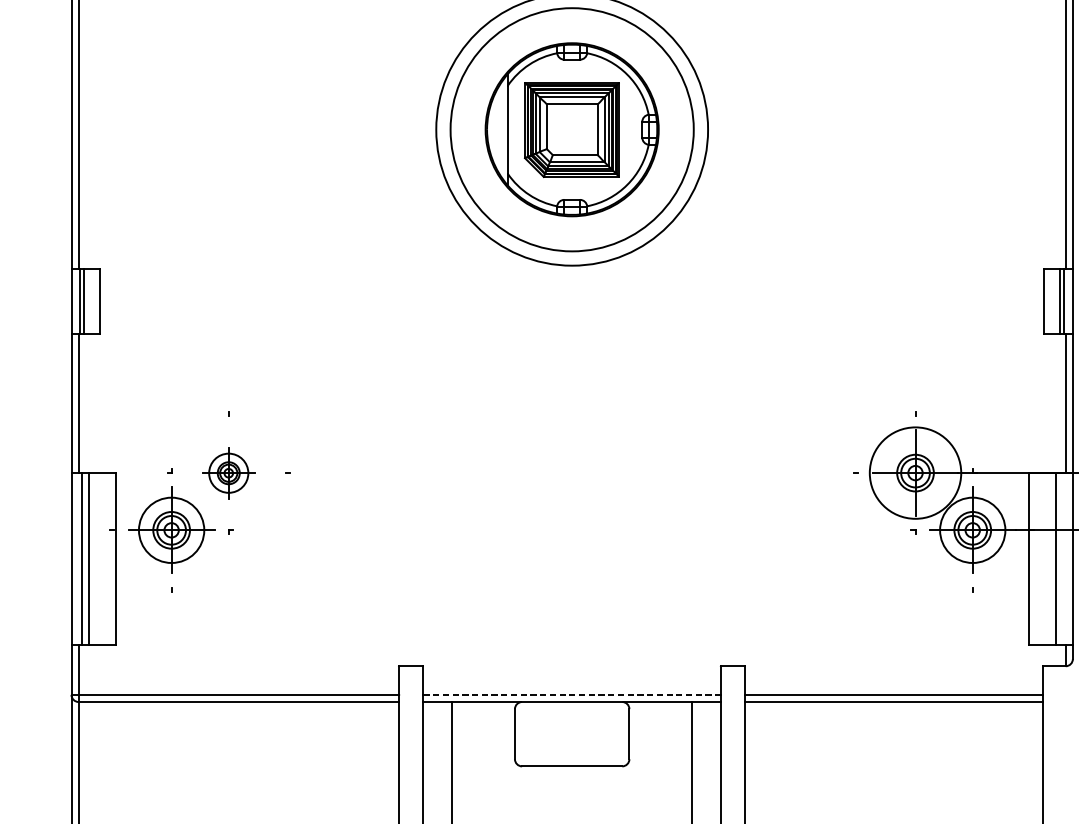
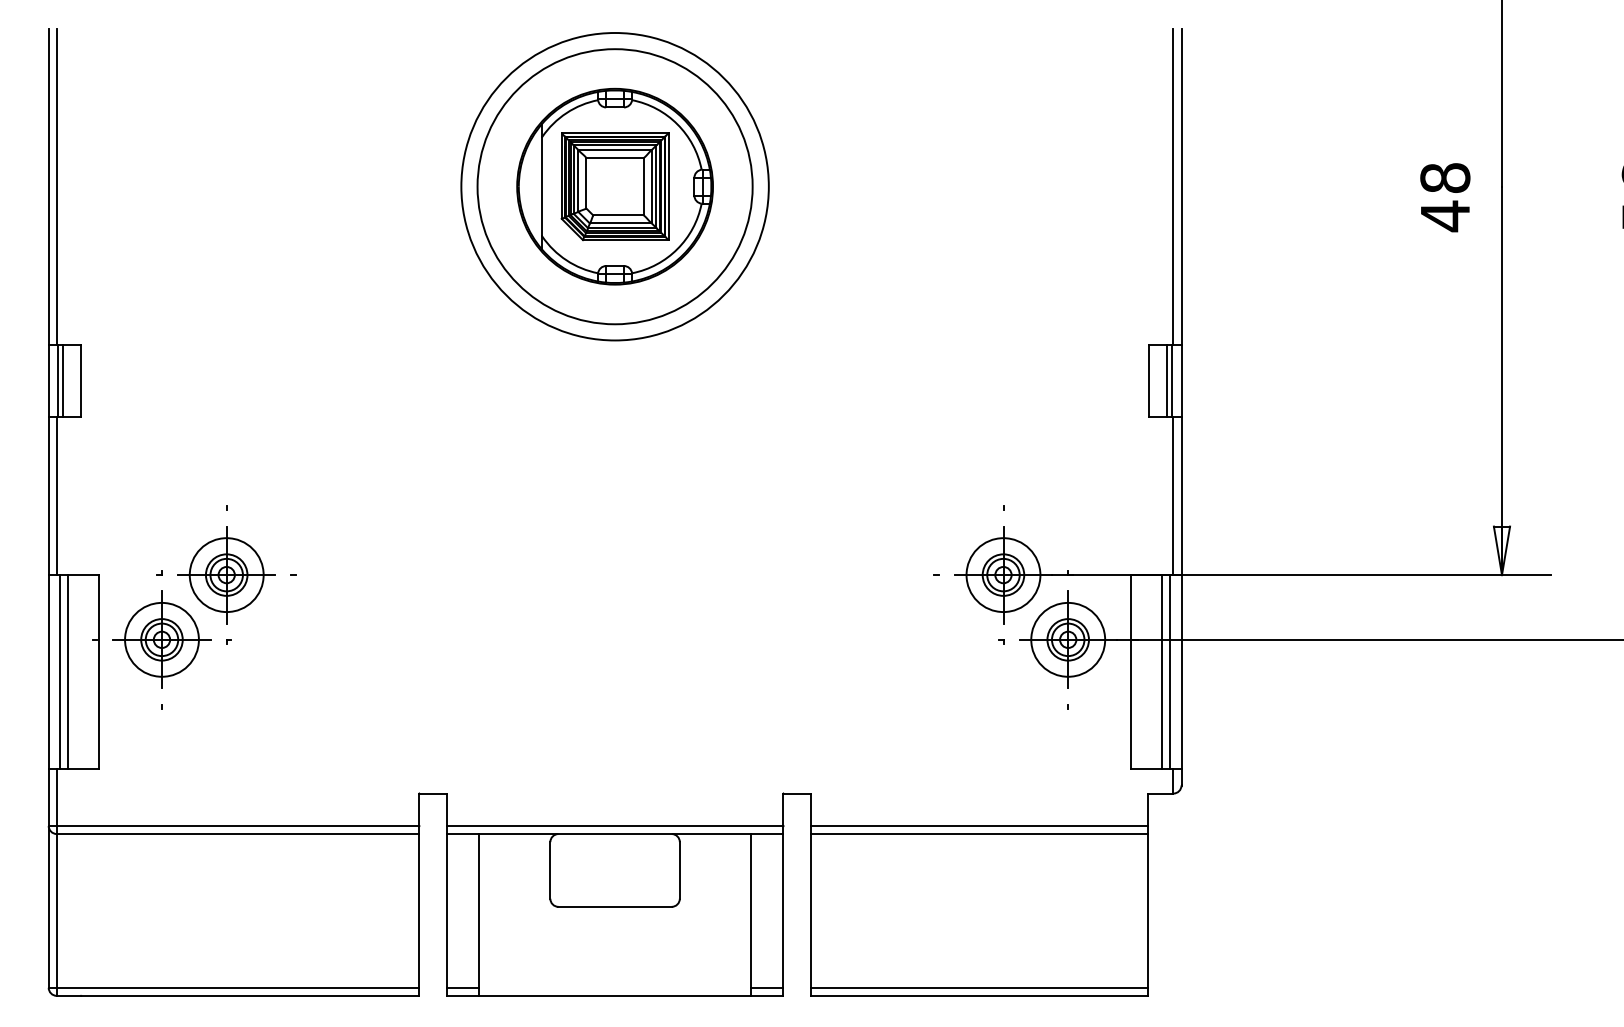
part: (228, 473) -> (226, 575), size x1.67
circle: (915, 473) -> (1003, 575), size x0.71
line: (1063, 559) -> (1170, 672), added
line: (572, 694) -> (615, 825), dashed -> solid

